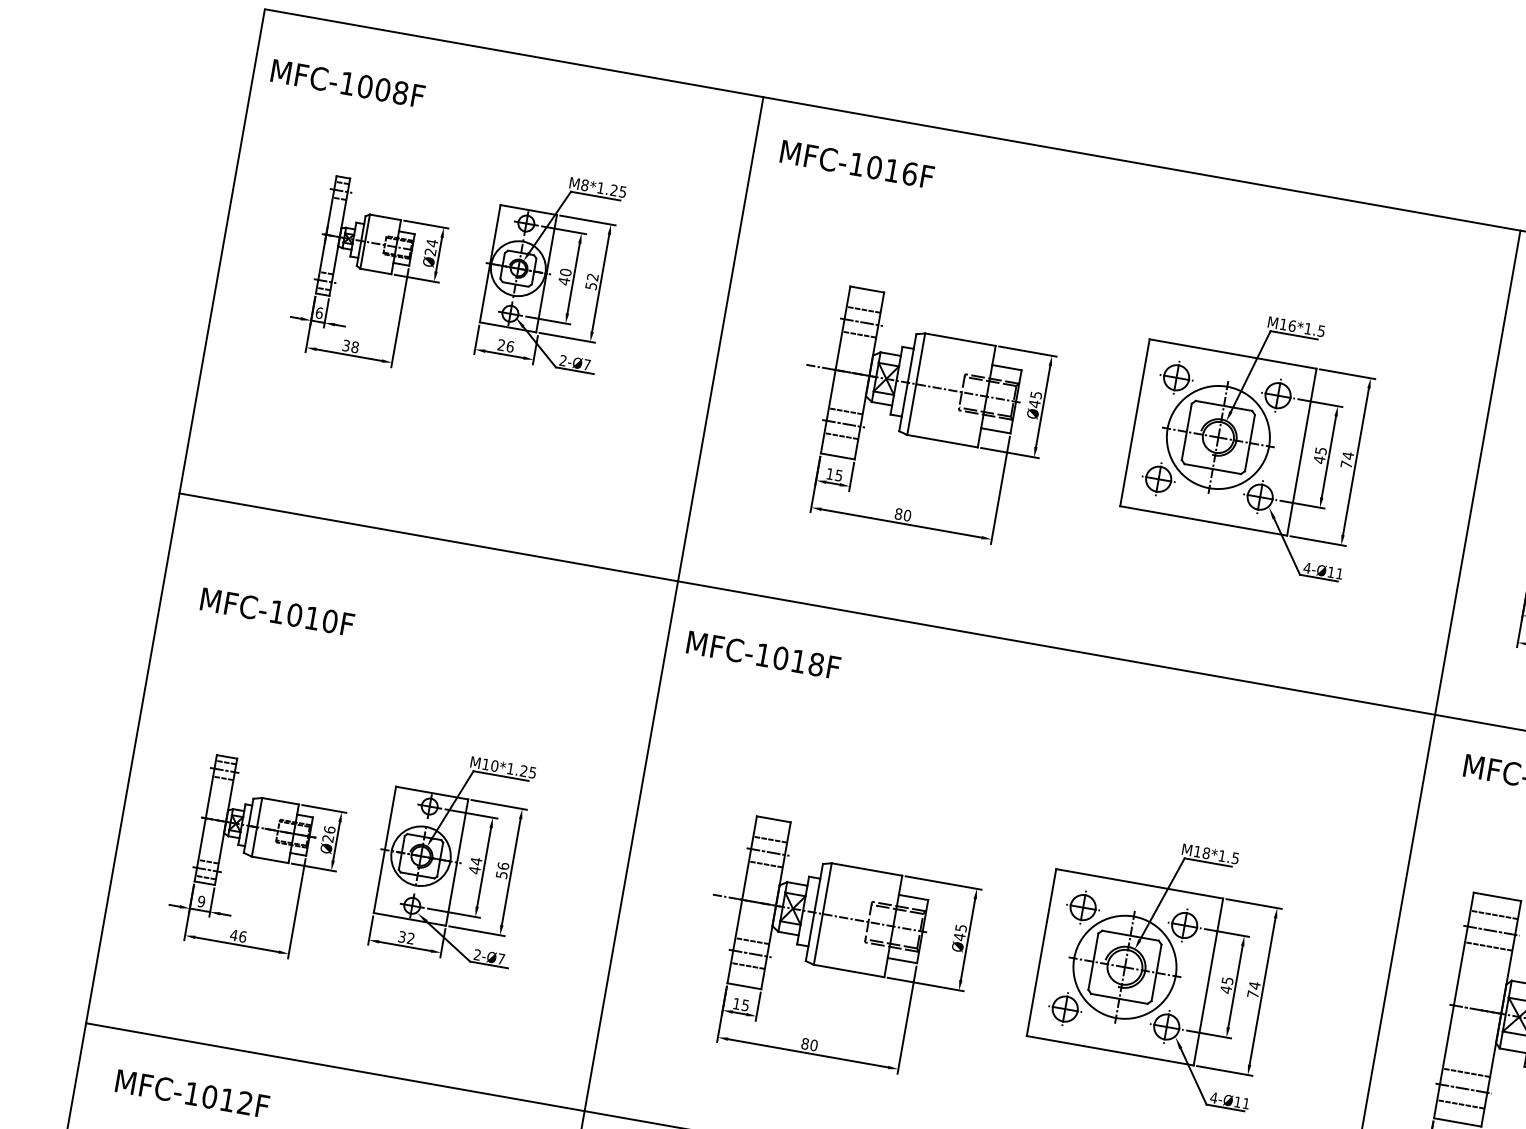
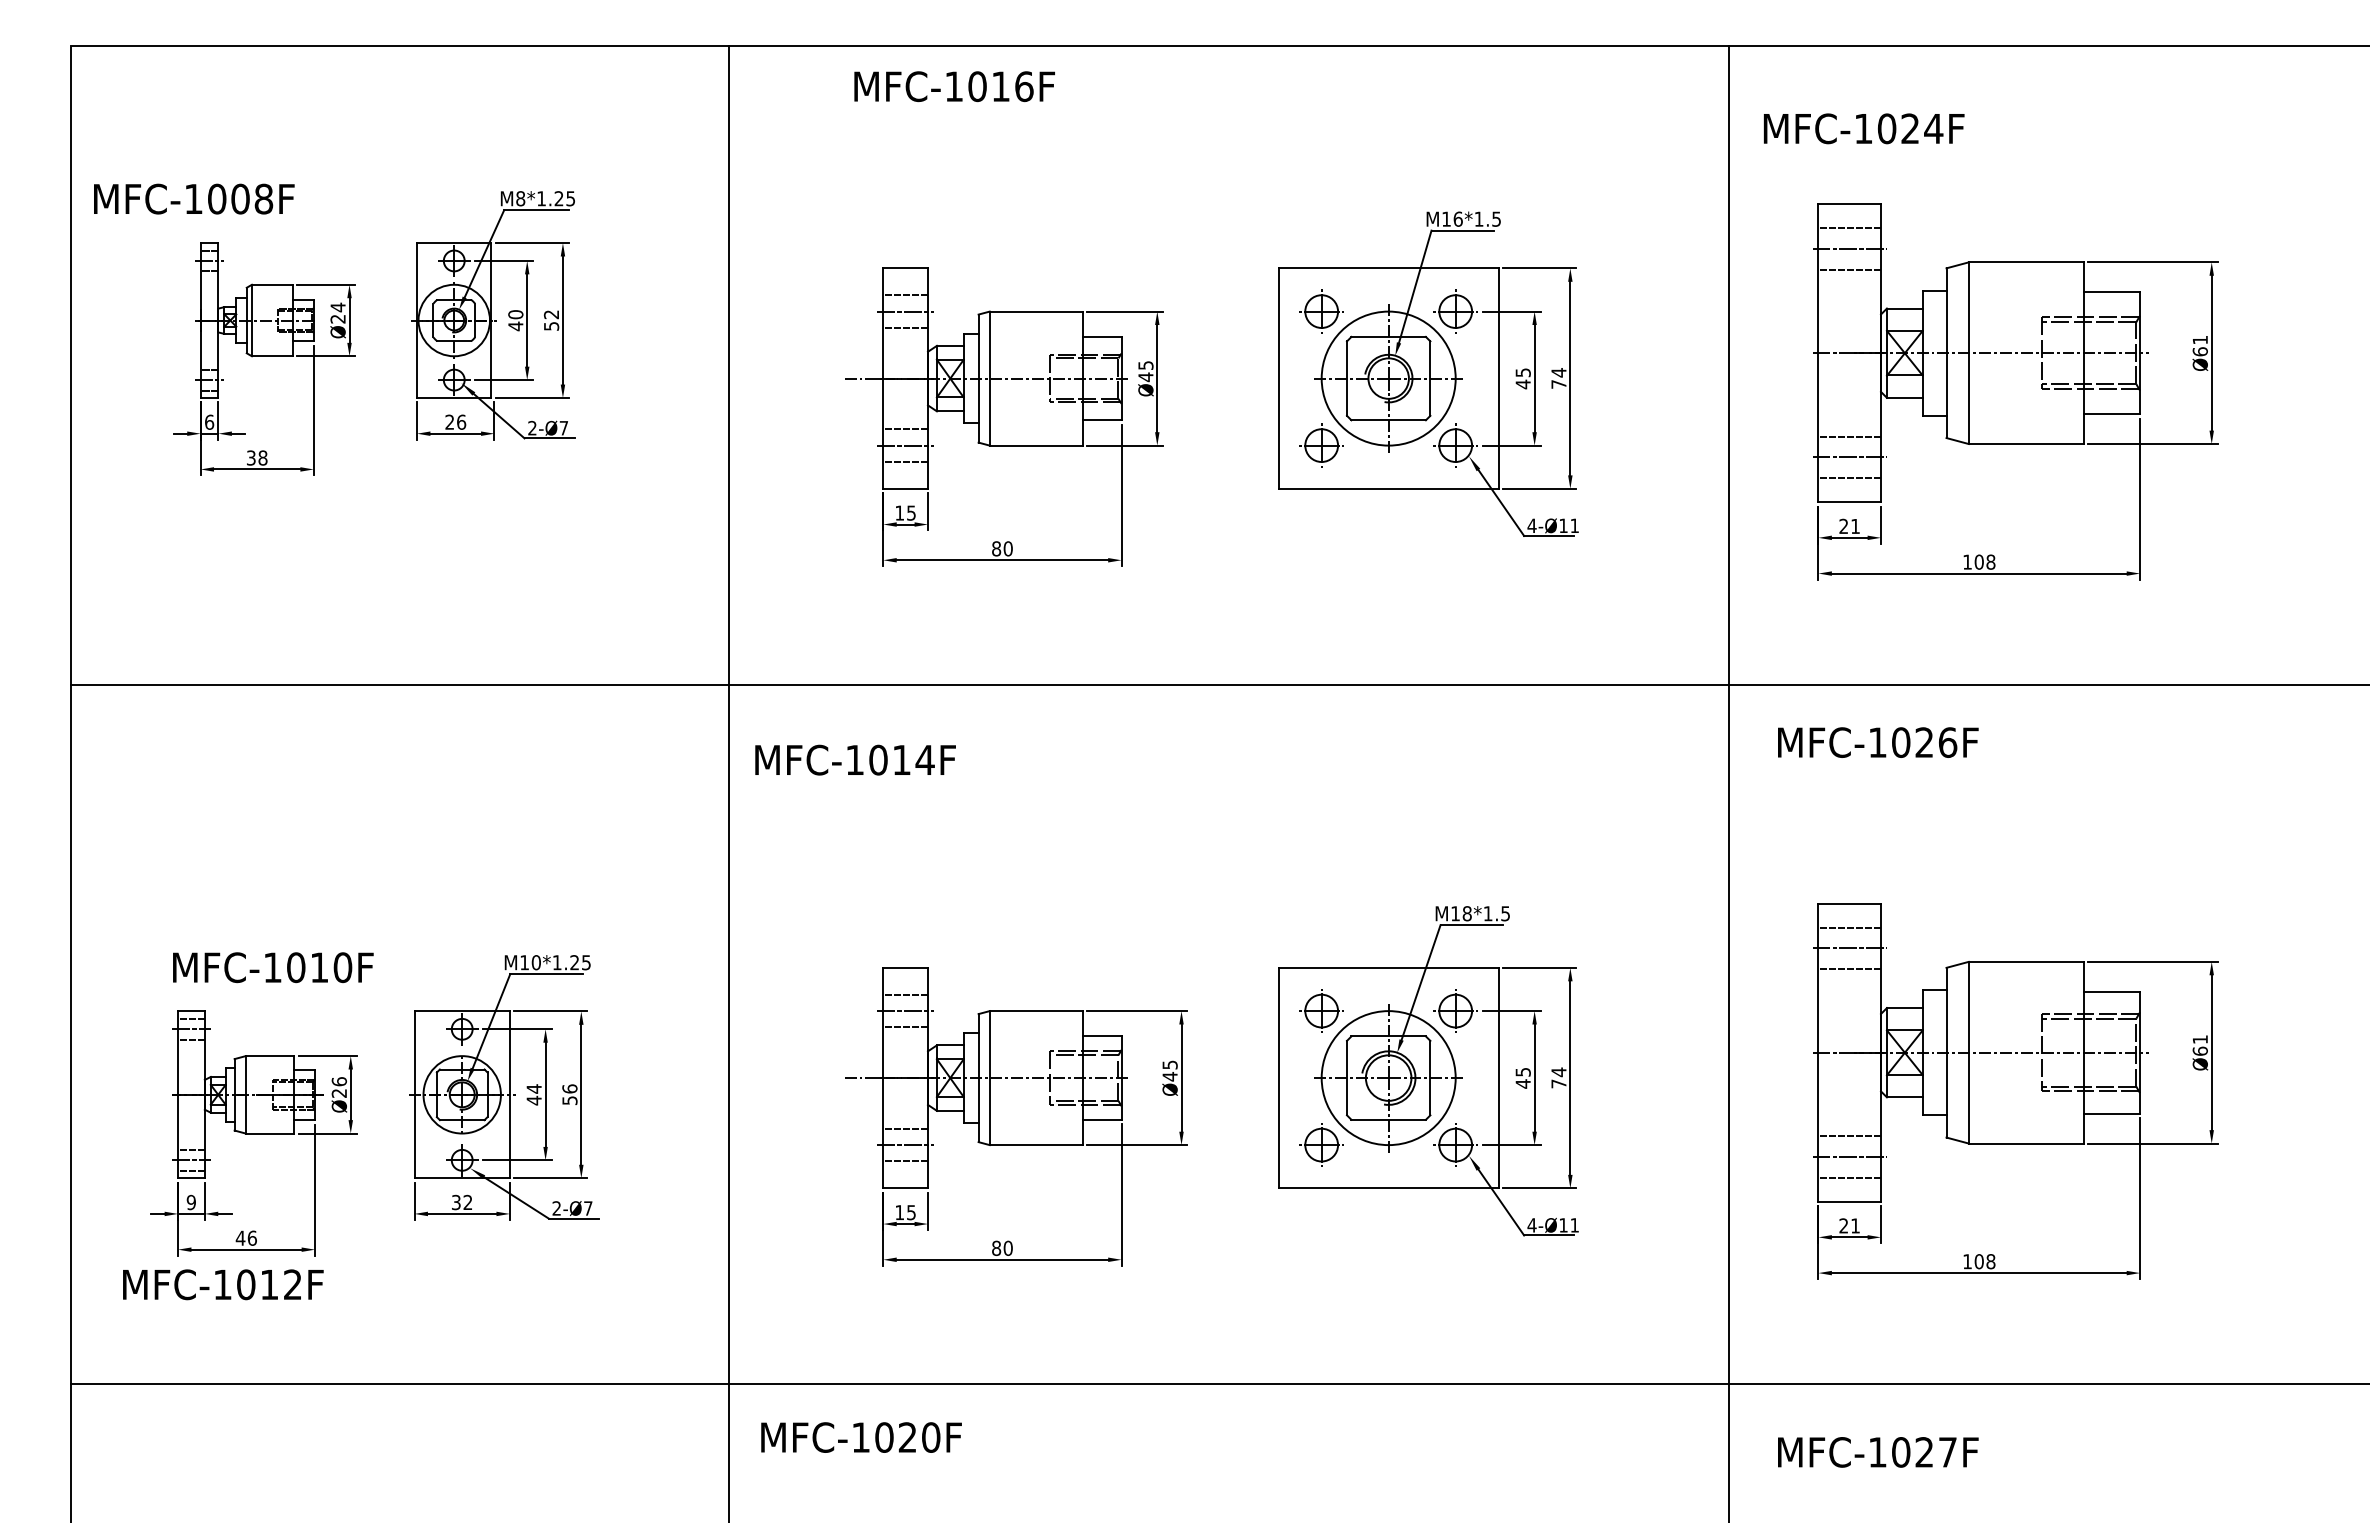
text: (348, 83) -> (194, 198), moved
text: (857, 164) -> (954, 86), moved
text: (277, 612) -> (273, 967), moved
text: (815, 663) -> (924, 759), MFC-1018F -> MFC-1014F
text: (192, 1093) -> (223, 1284), moved

